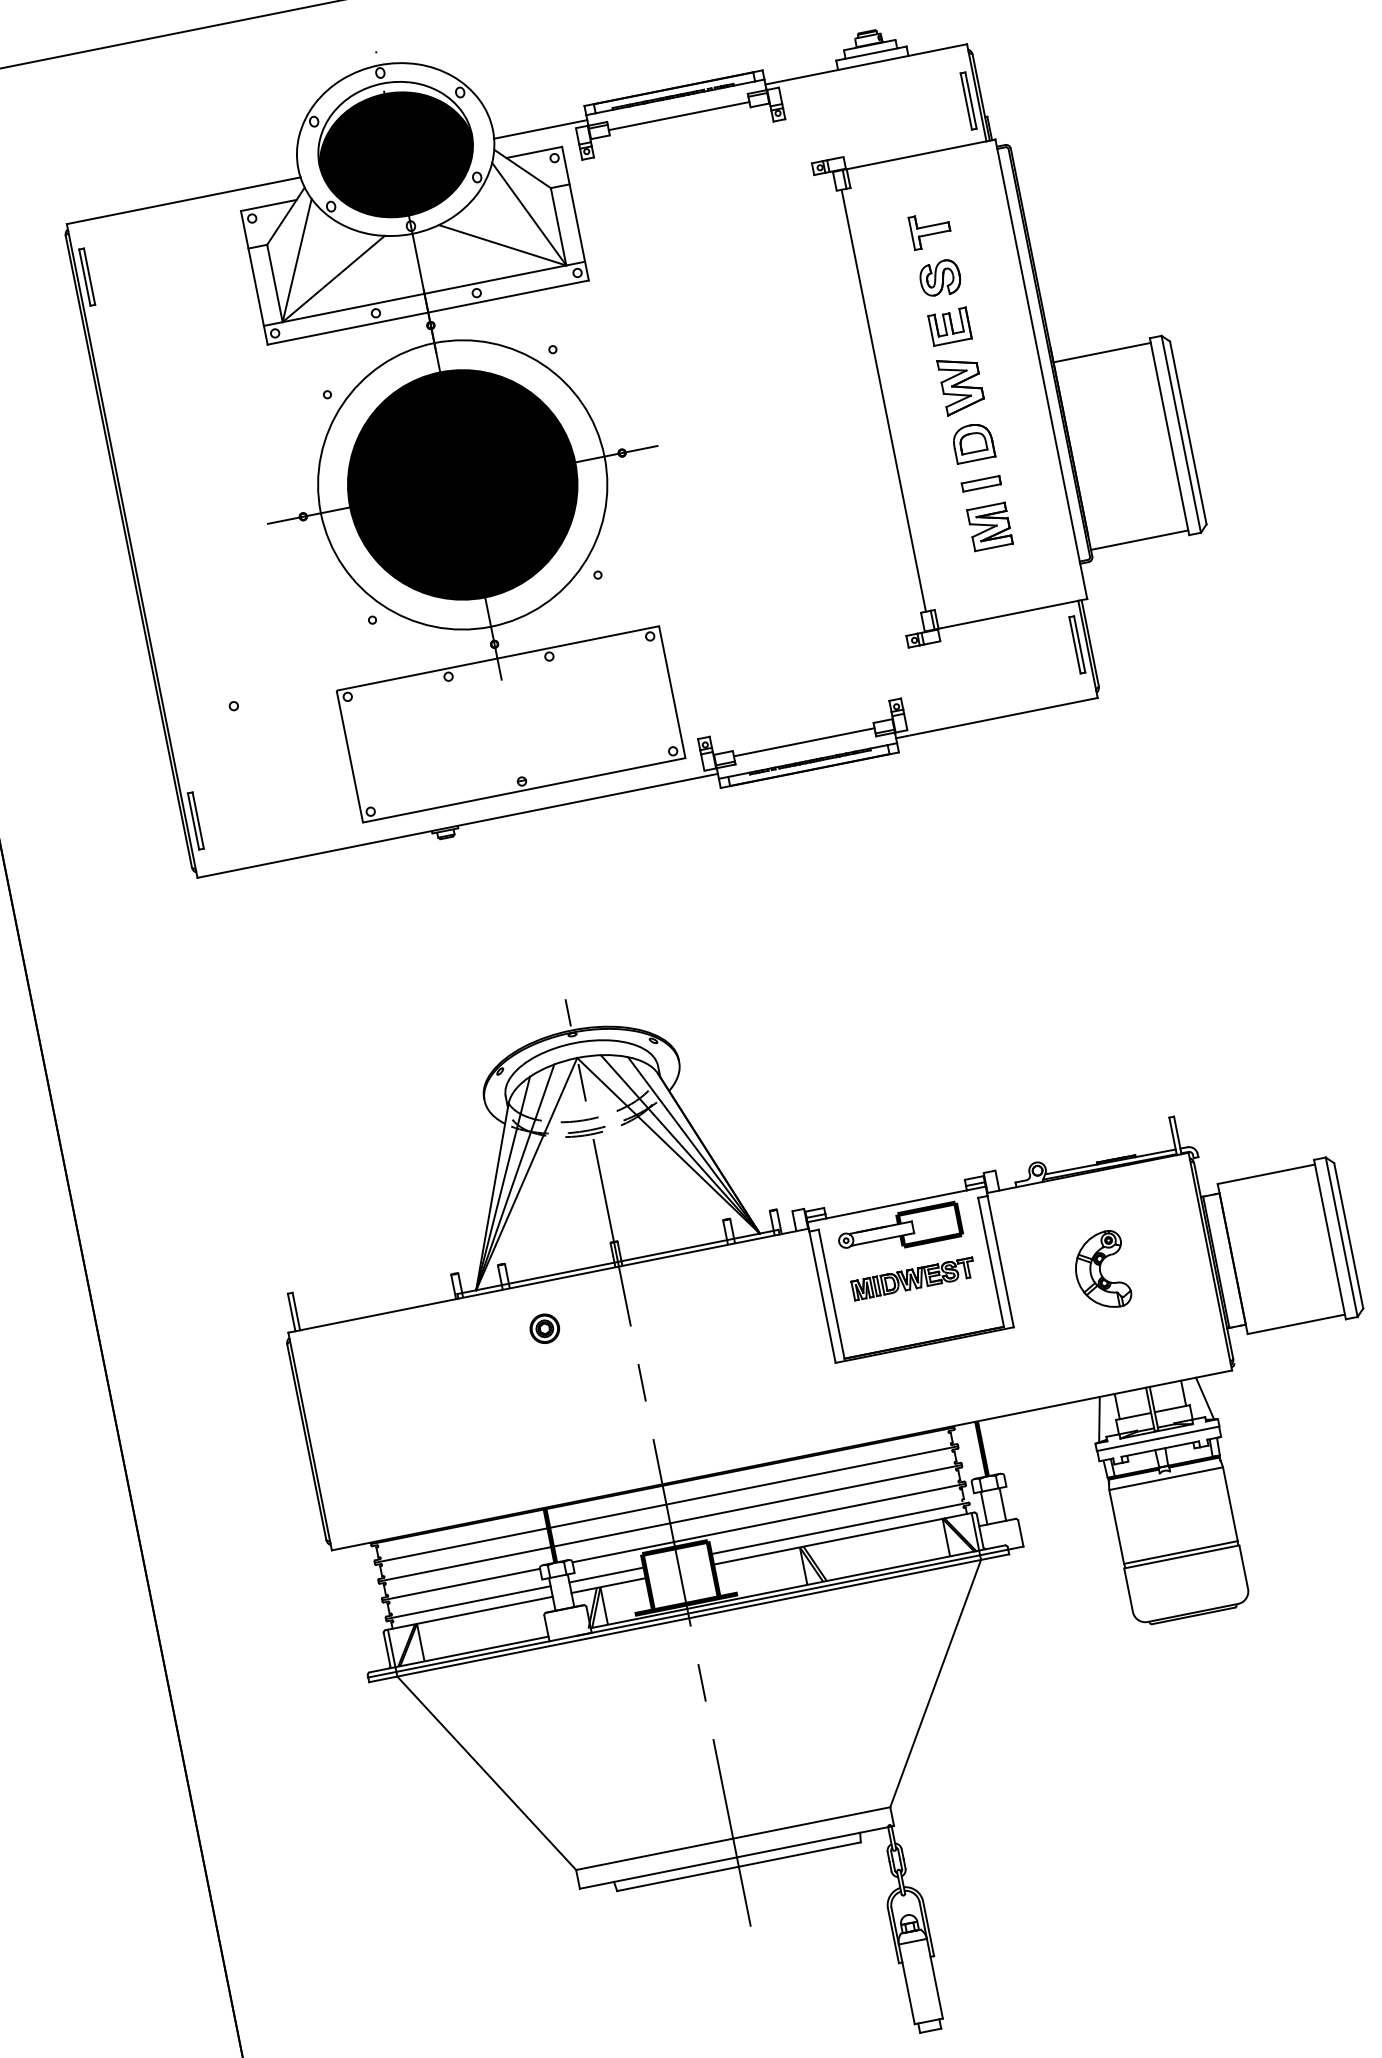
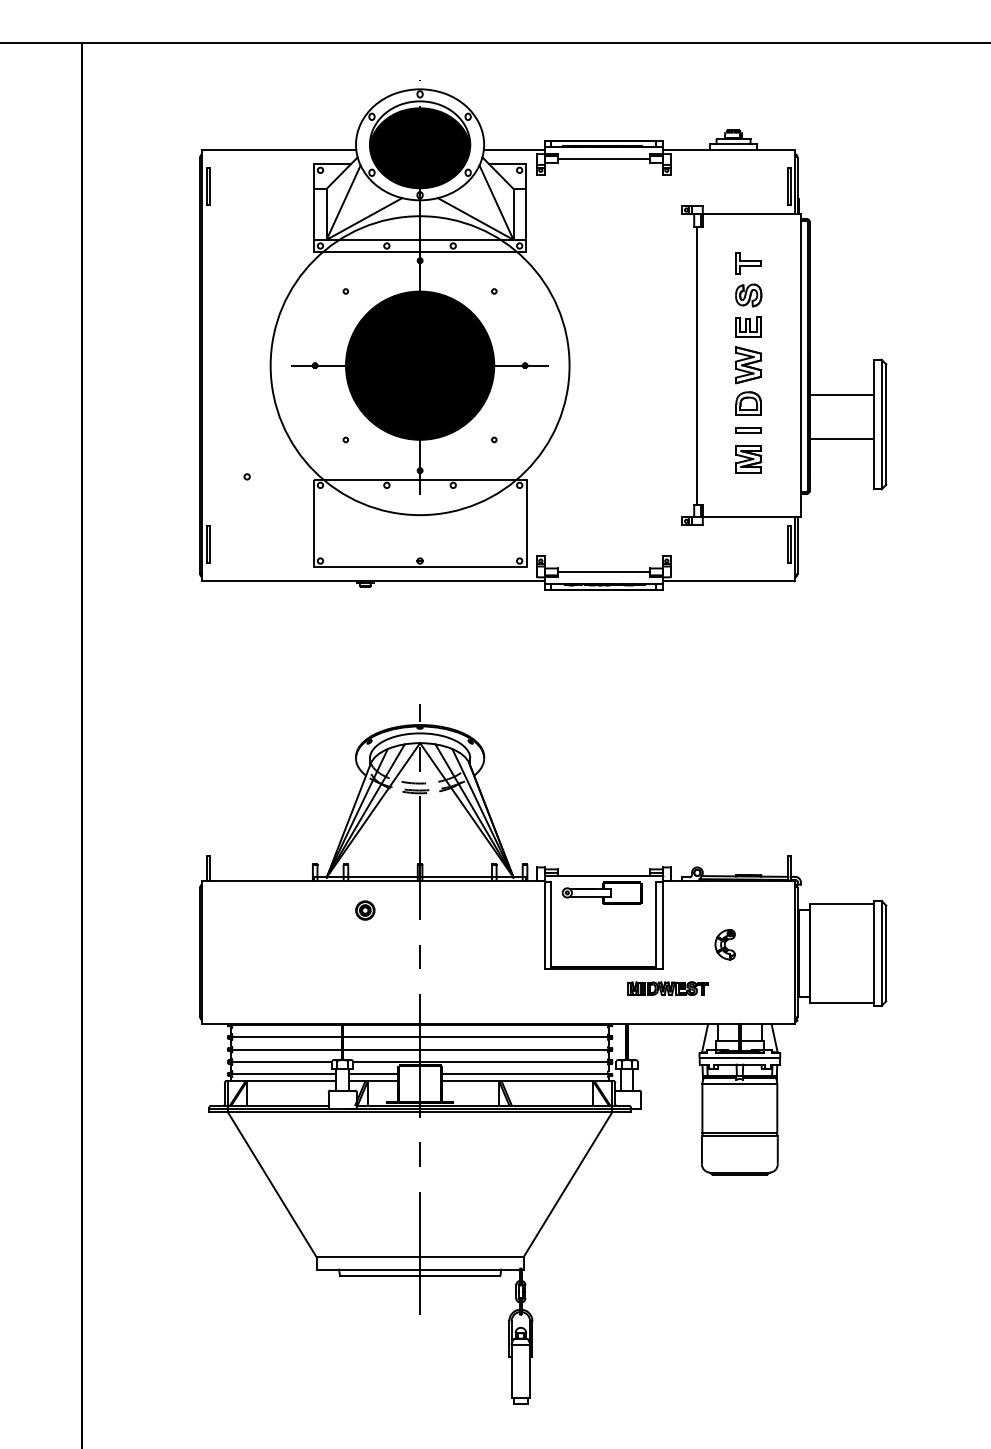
line: (1101, 352) -> (841, 394), moved
circle: (461, 484) -> (419, 365), size x1.6
line: (1139, 540) -> (841, 439), moved
part: (1101, 1271) -> (725, 944), size x0.6
part: (912, 1278) -> (667, 988), moved

